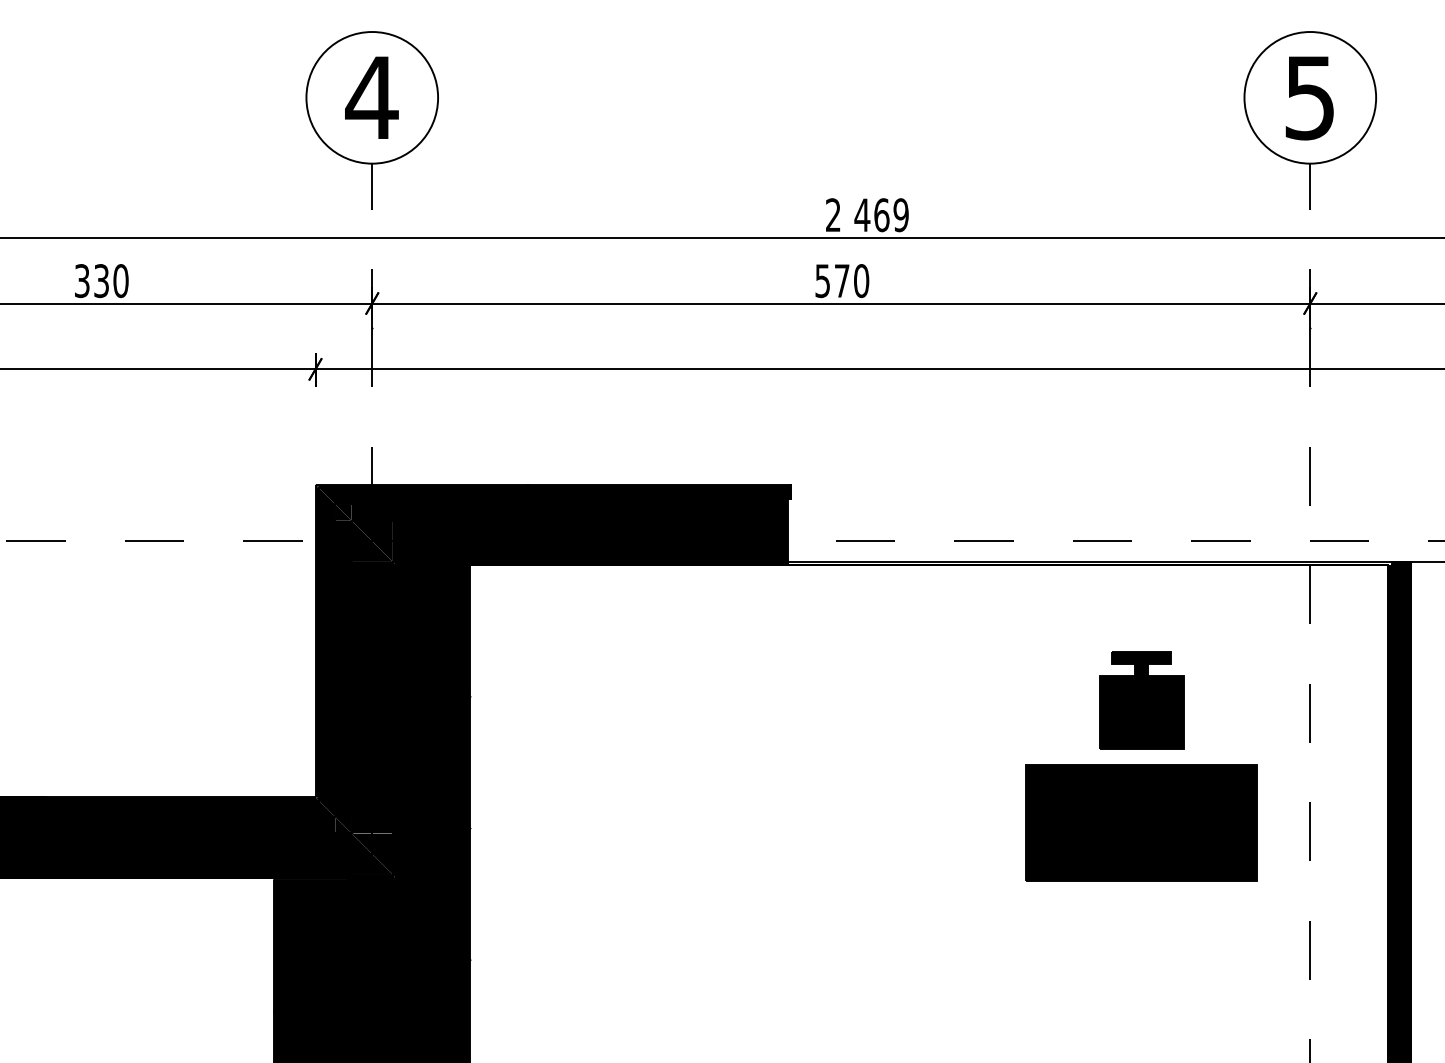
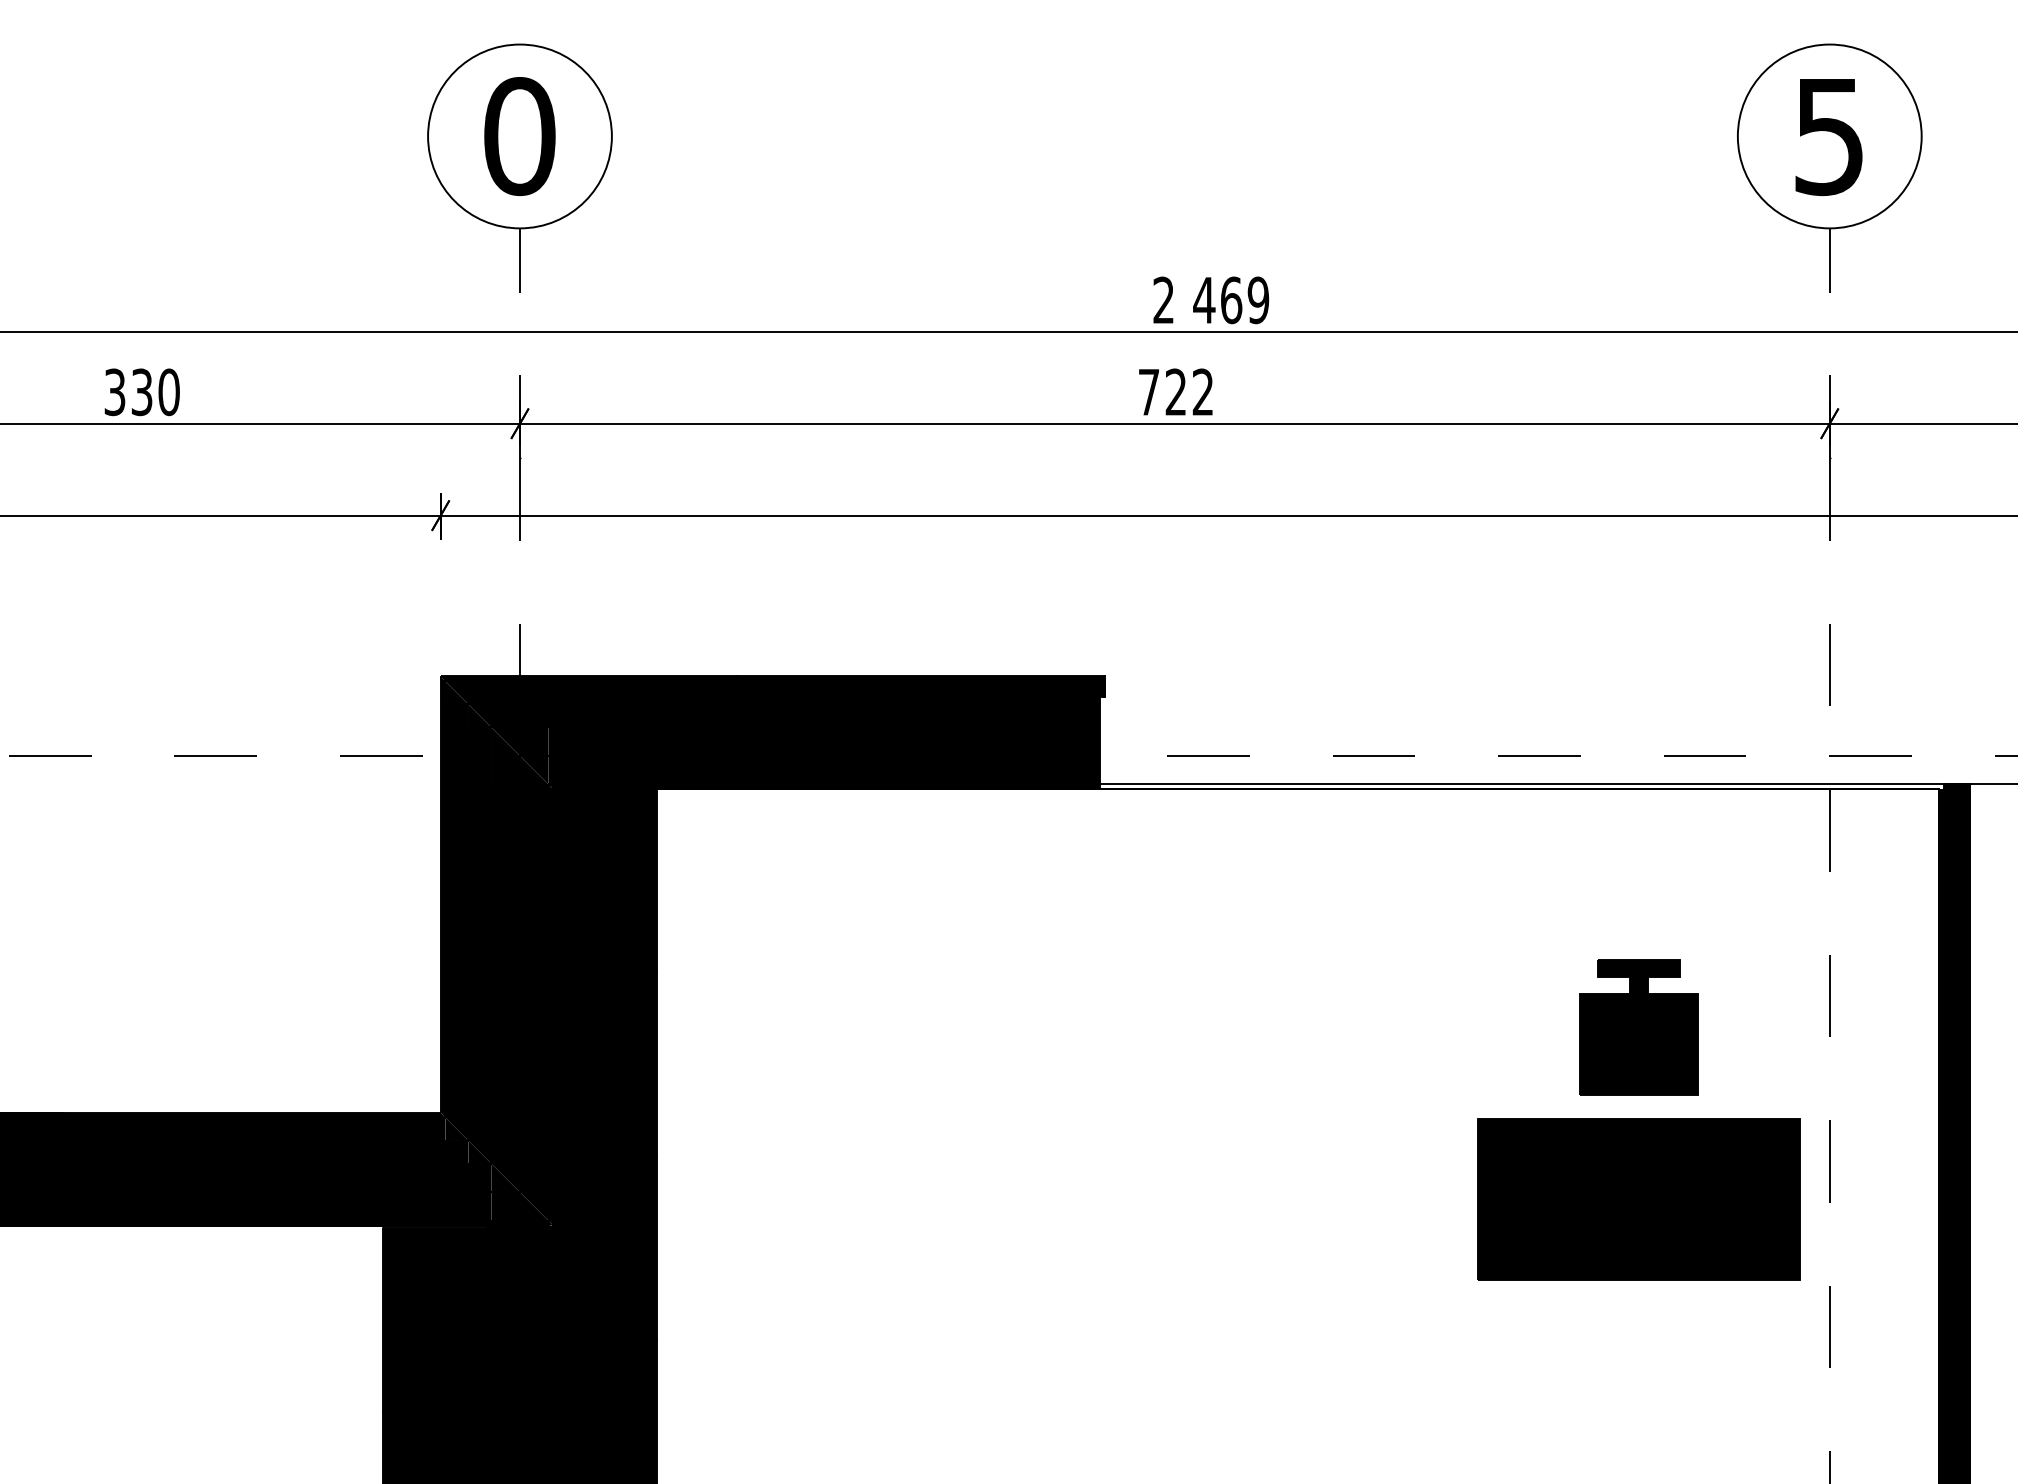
text: (371, 97) -> (518, 136), 4 -> 0
text: (842, 281) -> (1176, 392), 570 -> 722
part: (1141, 766) -> (1638, 1120), moved

